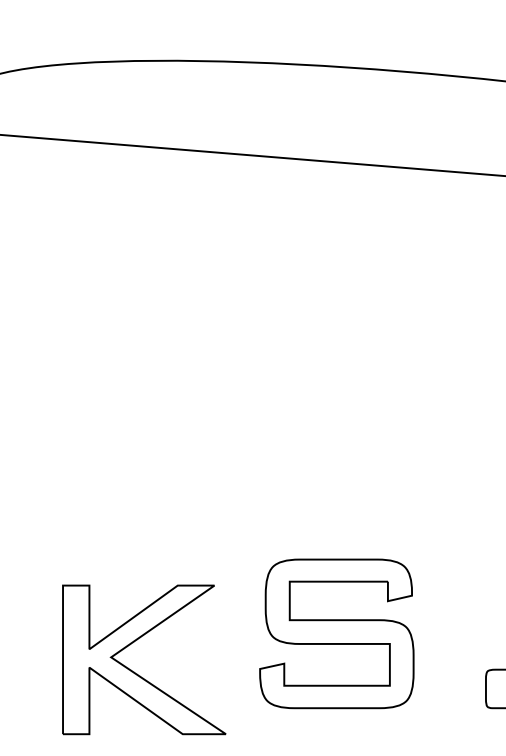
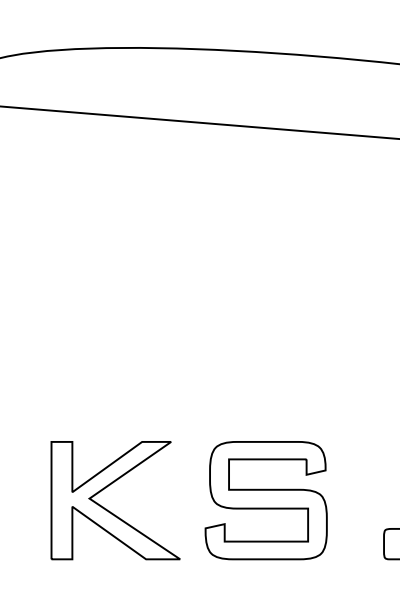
part: (134, 671) -> (107, 509), moved

